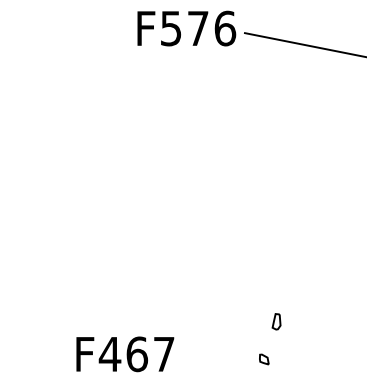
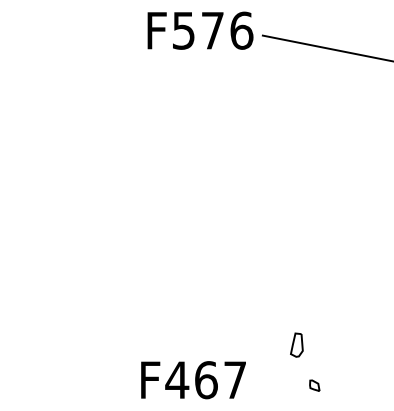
part: (276, 321) -> (296, 344), size x1.4
text: (125, 354) -> (193, 380), moved
part: (264, 359) -> (314, 385), moved

